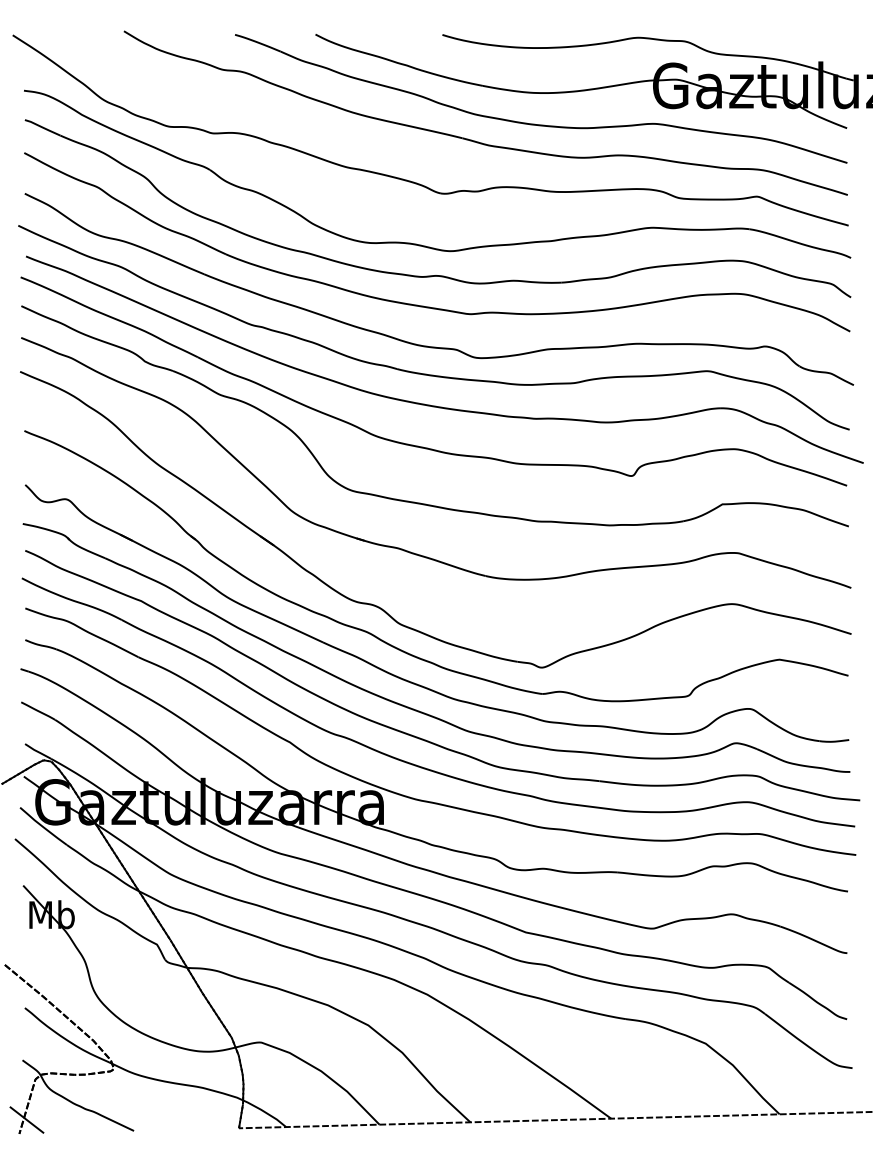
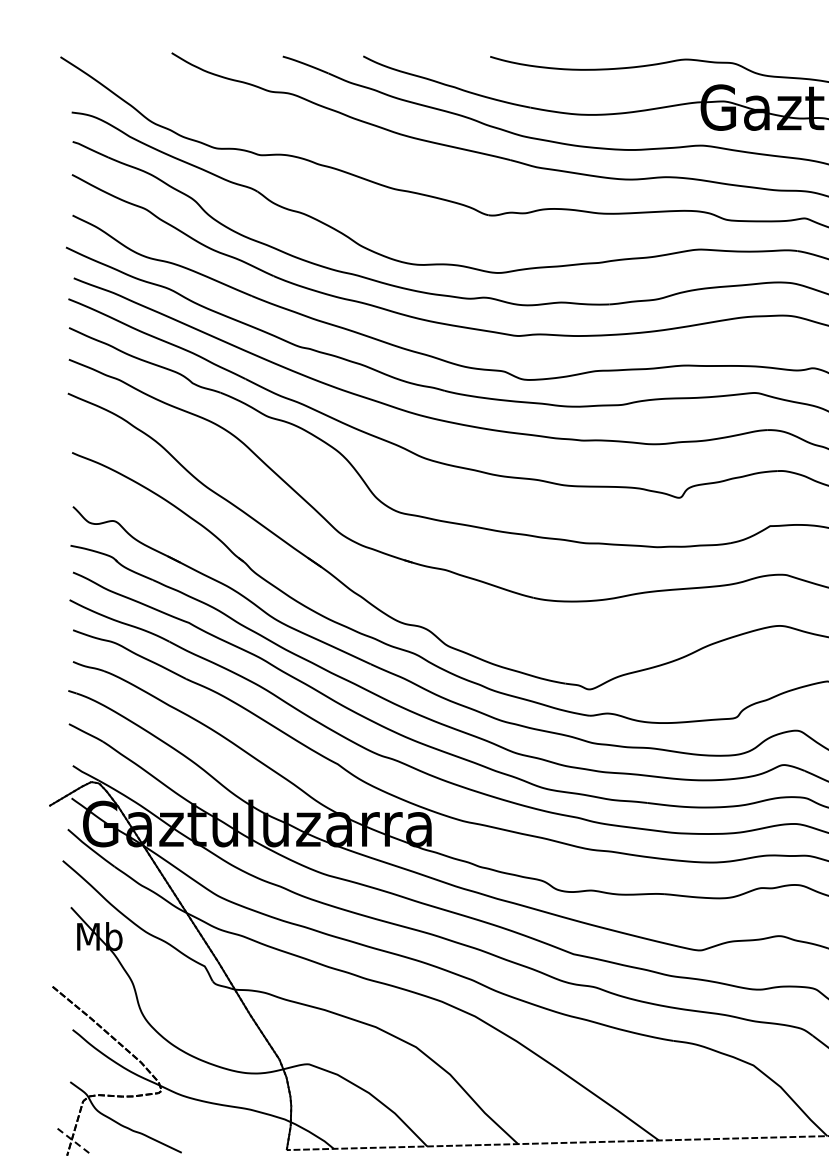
line: (26, 1120) -> (74, 1142), solid -> dashed

